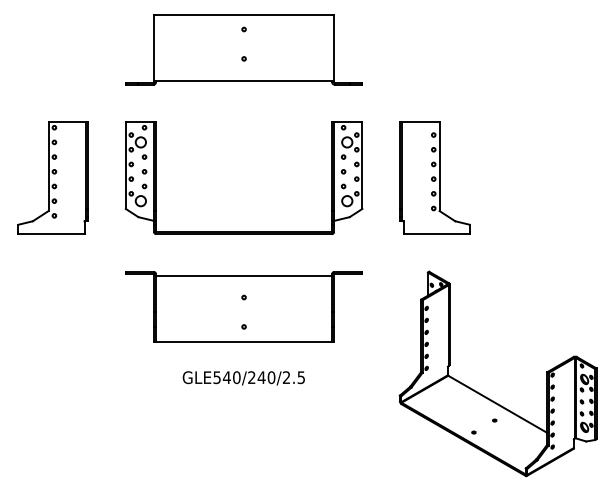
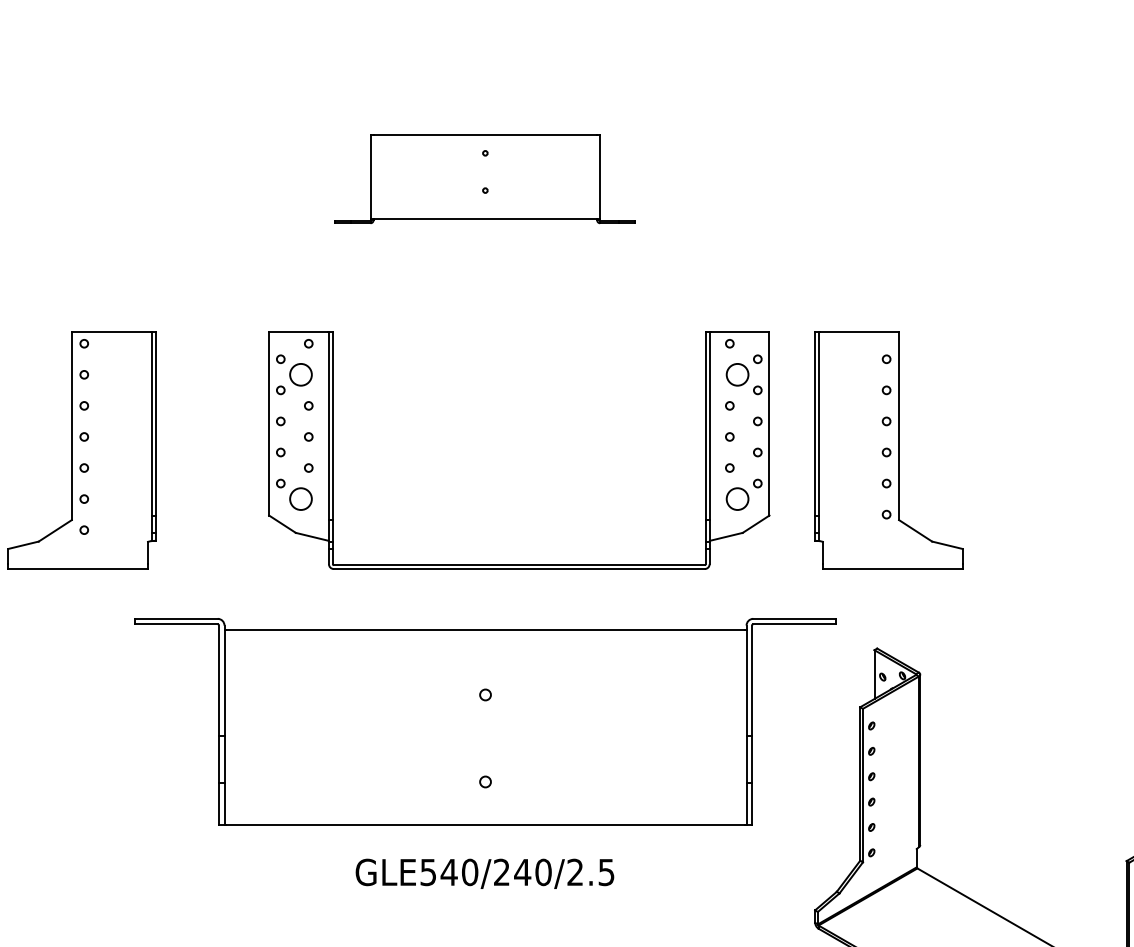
part: (243, 49) -> (484, 178), size x0.6
part: (243, 231) -> (518, 563), moved
part: (243, 306) -> (484, 721), size x1.4

